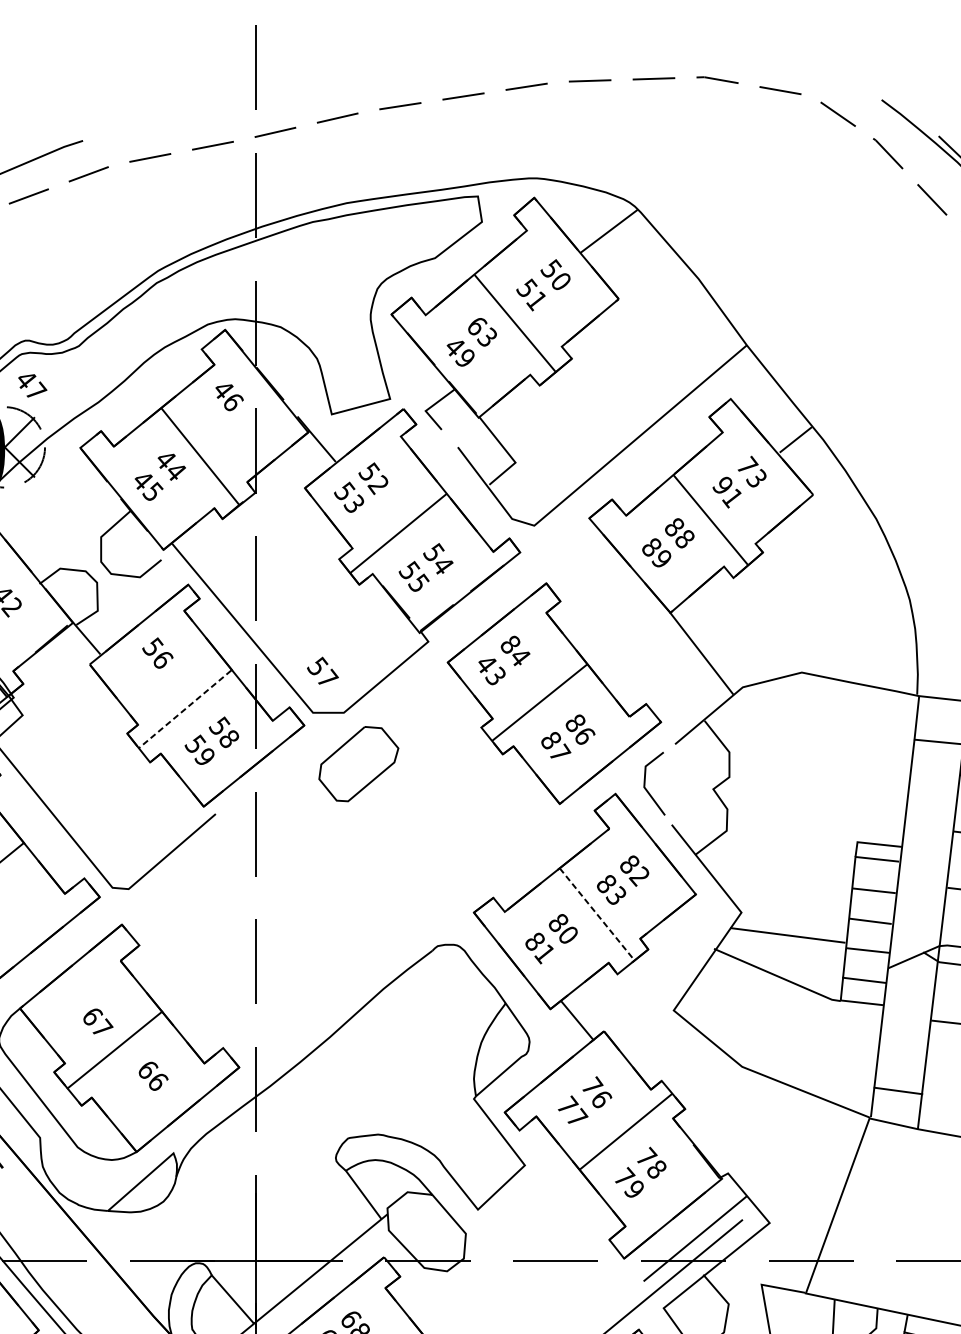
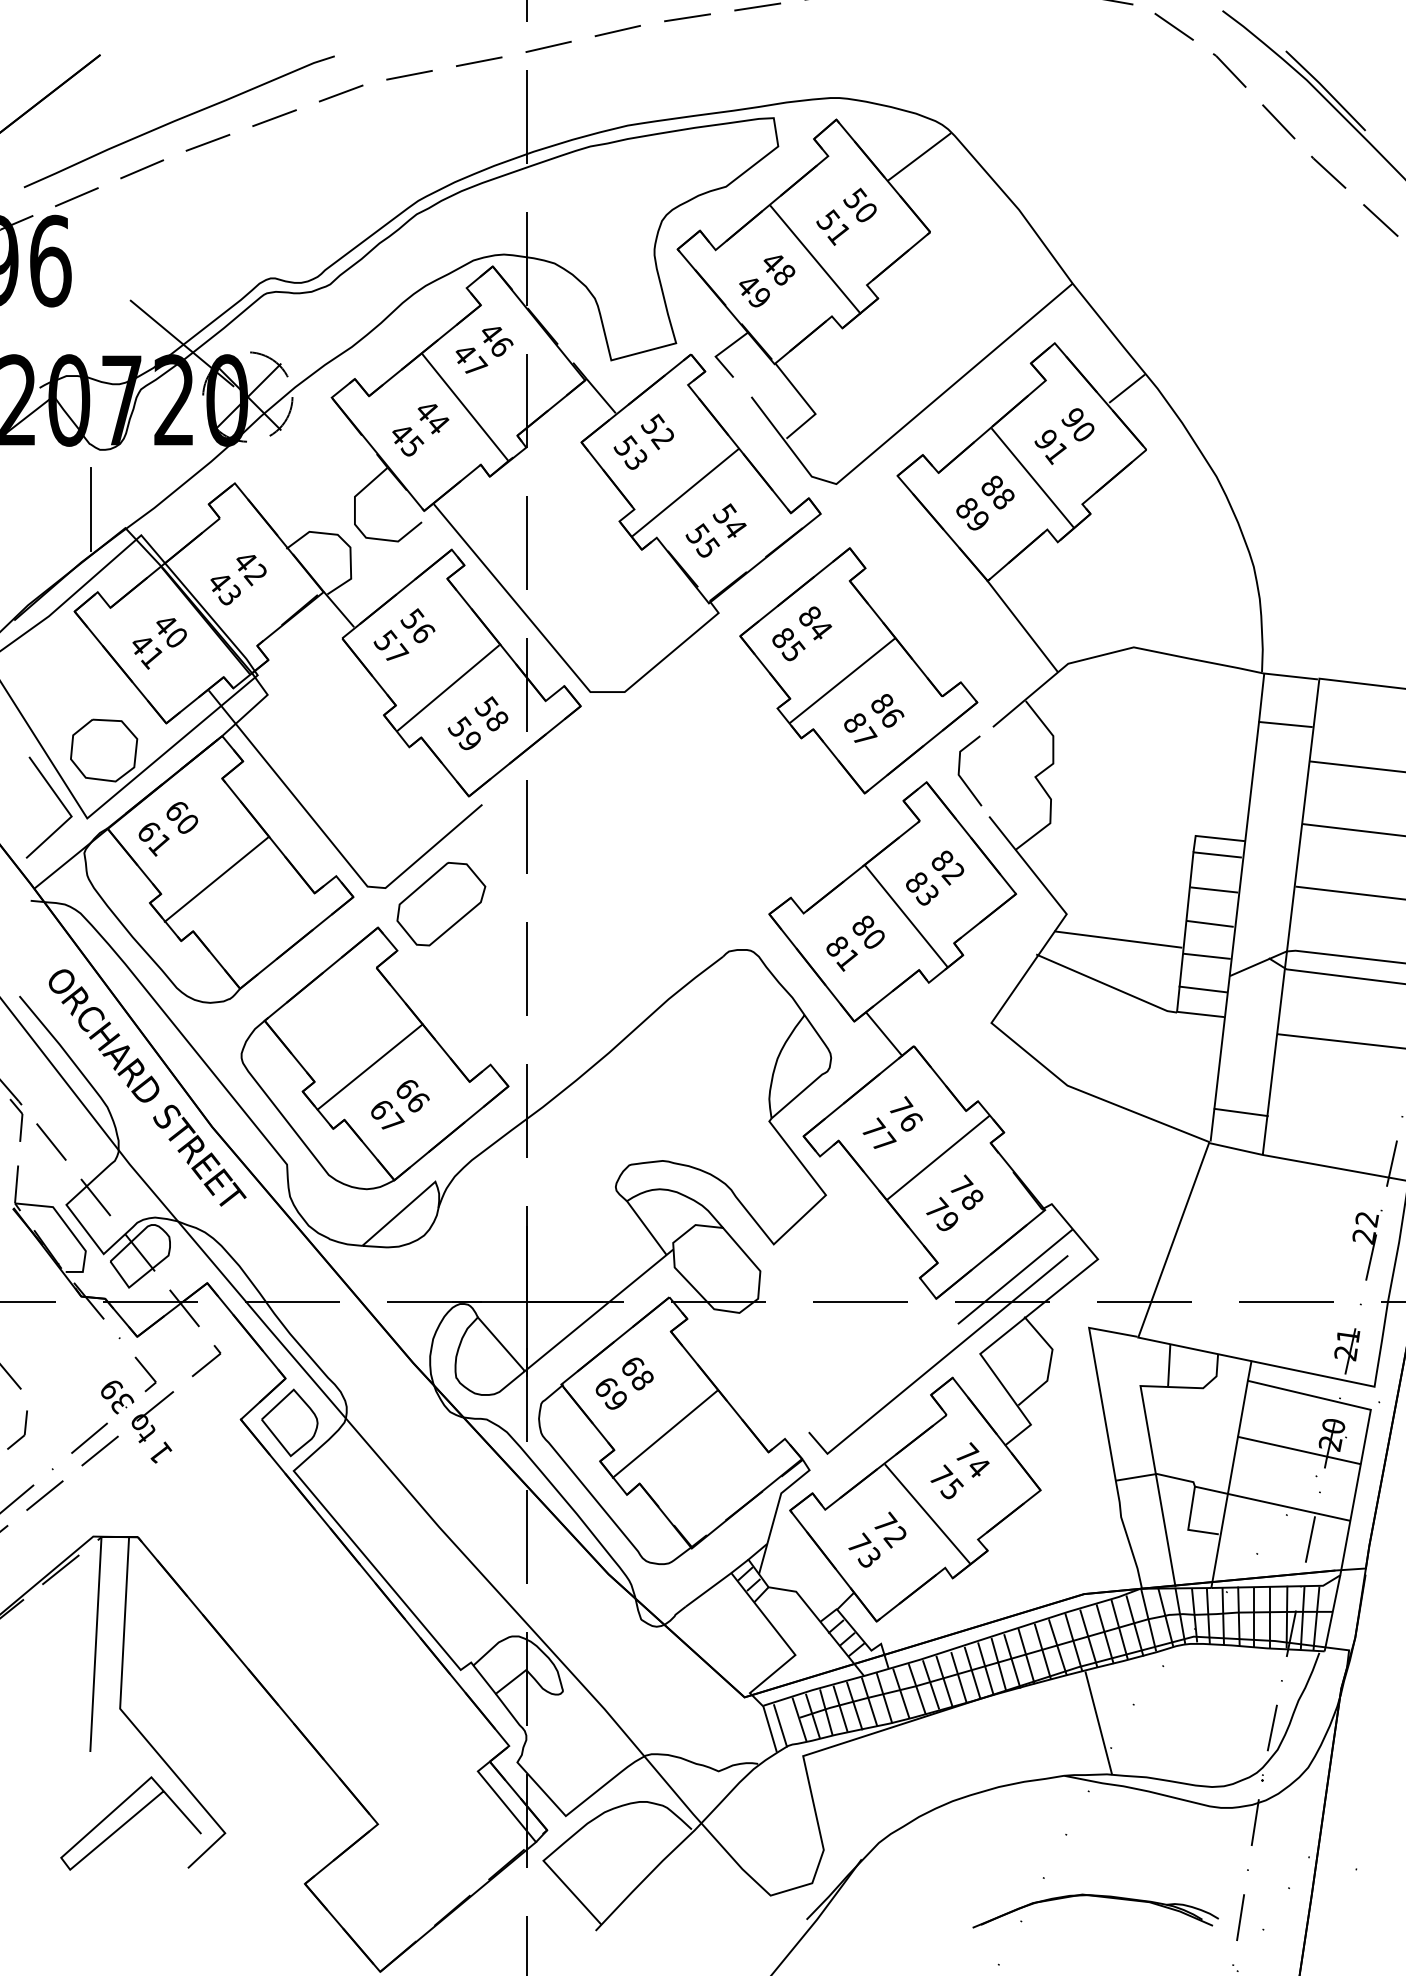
text: (482, 332) -> (778, 269), 63 -> 48
text: (32, 385) -> (471, 360), moved
text: (751, 471) -> (1077, 423), 73 -> 90
text: (322, 669) -> (391, 644), moved
text: (491, 669) -> (788, 644), 43 -> 85
line: (184, 709) -> (447, 688), dashed -> solid
part: (358, 763) -> (441, 903), moved
line: (597, 914) -> (906, 916), dashed -> solid
text: (98, 1021) -> (387, 1115), moved

